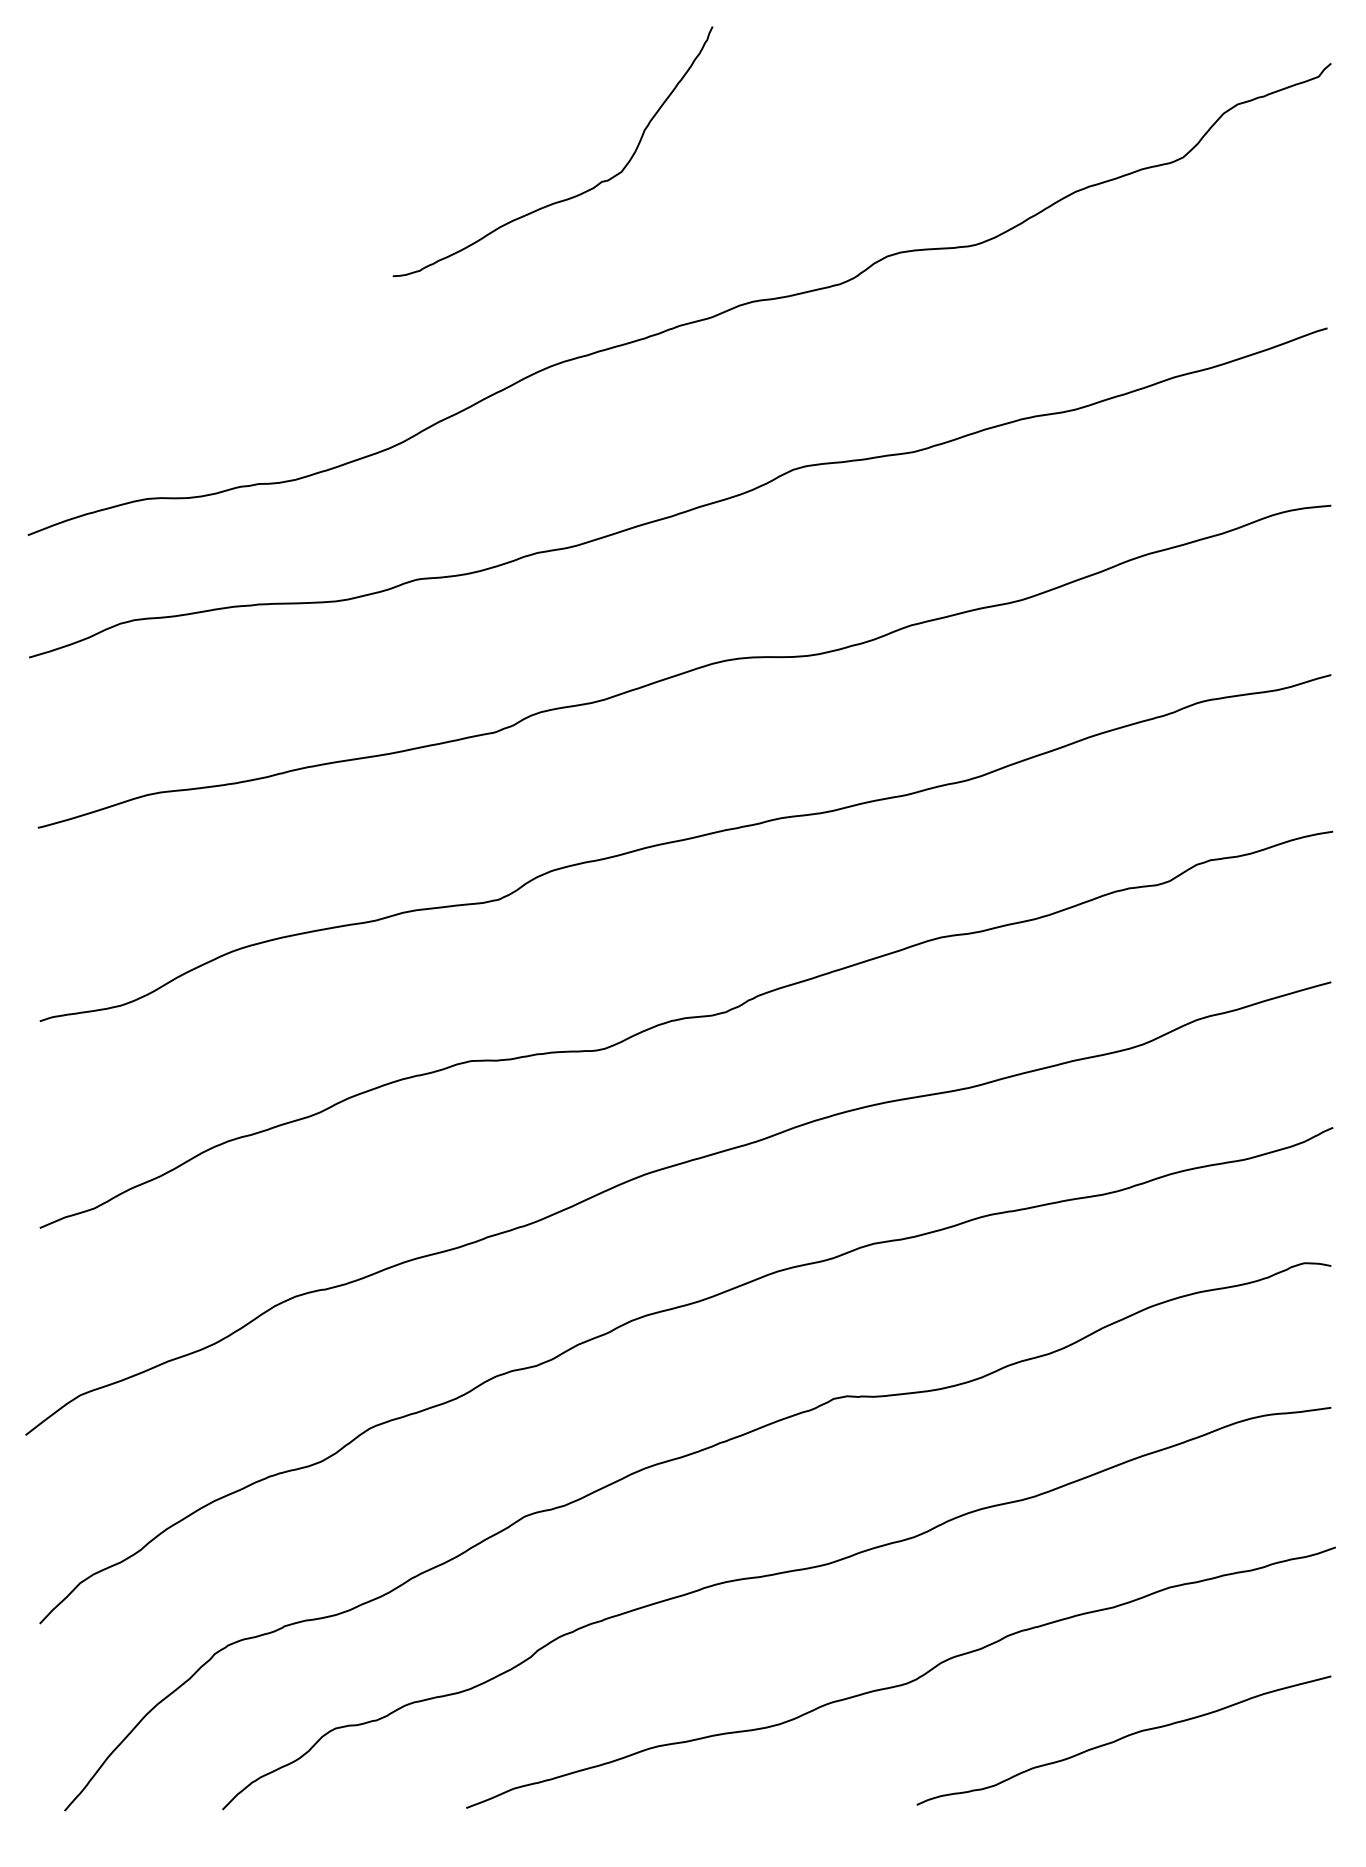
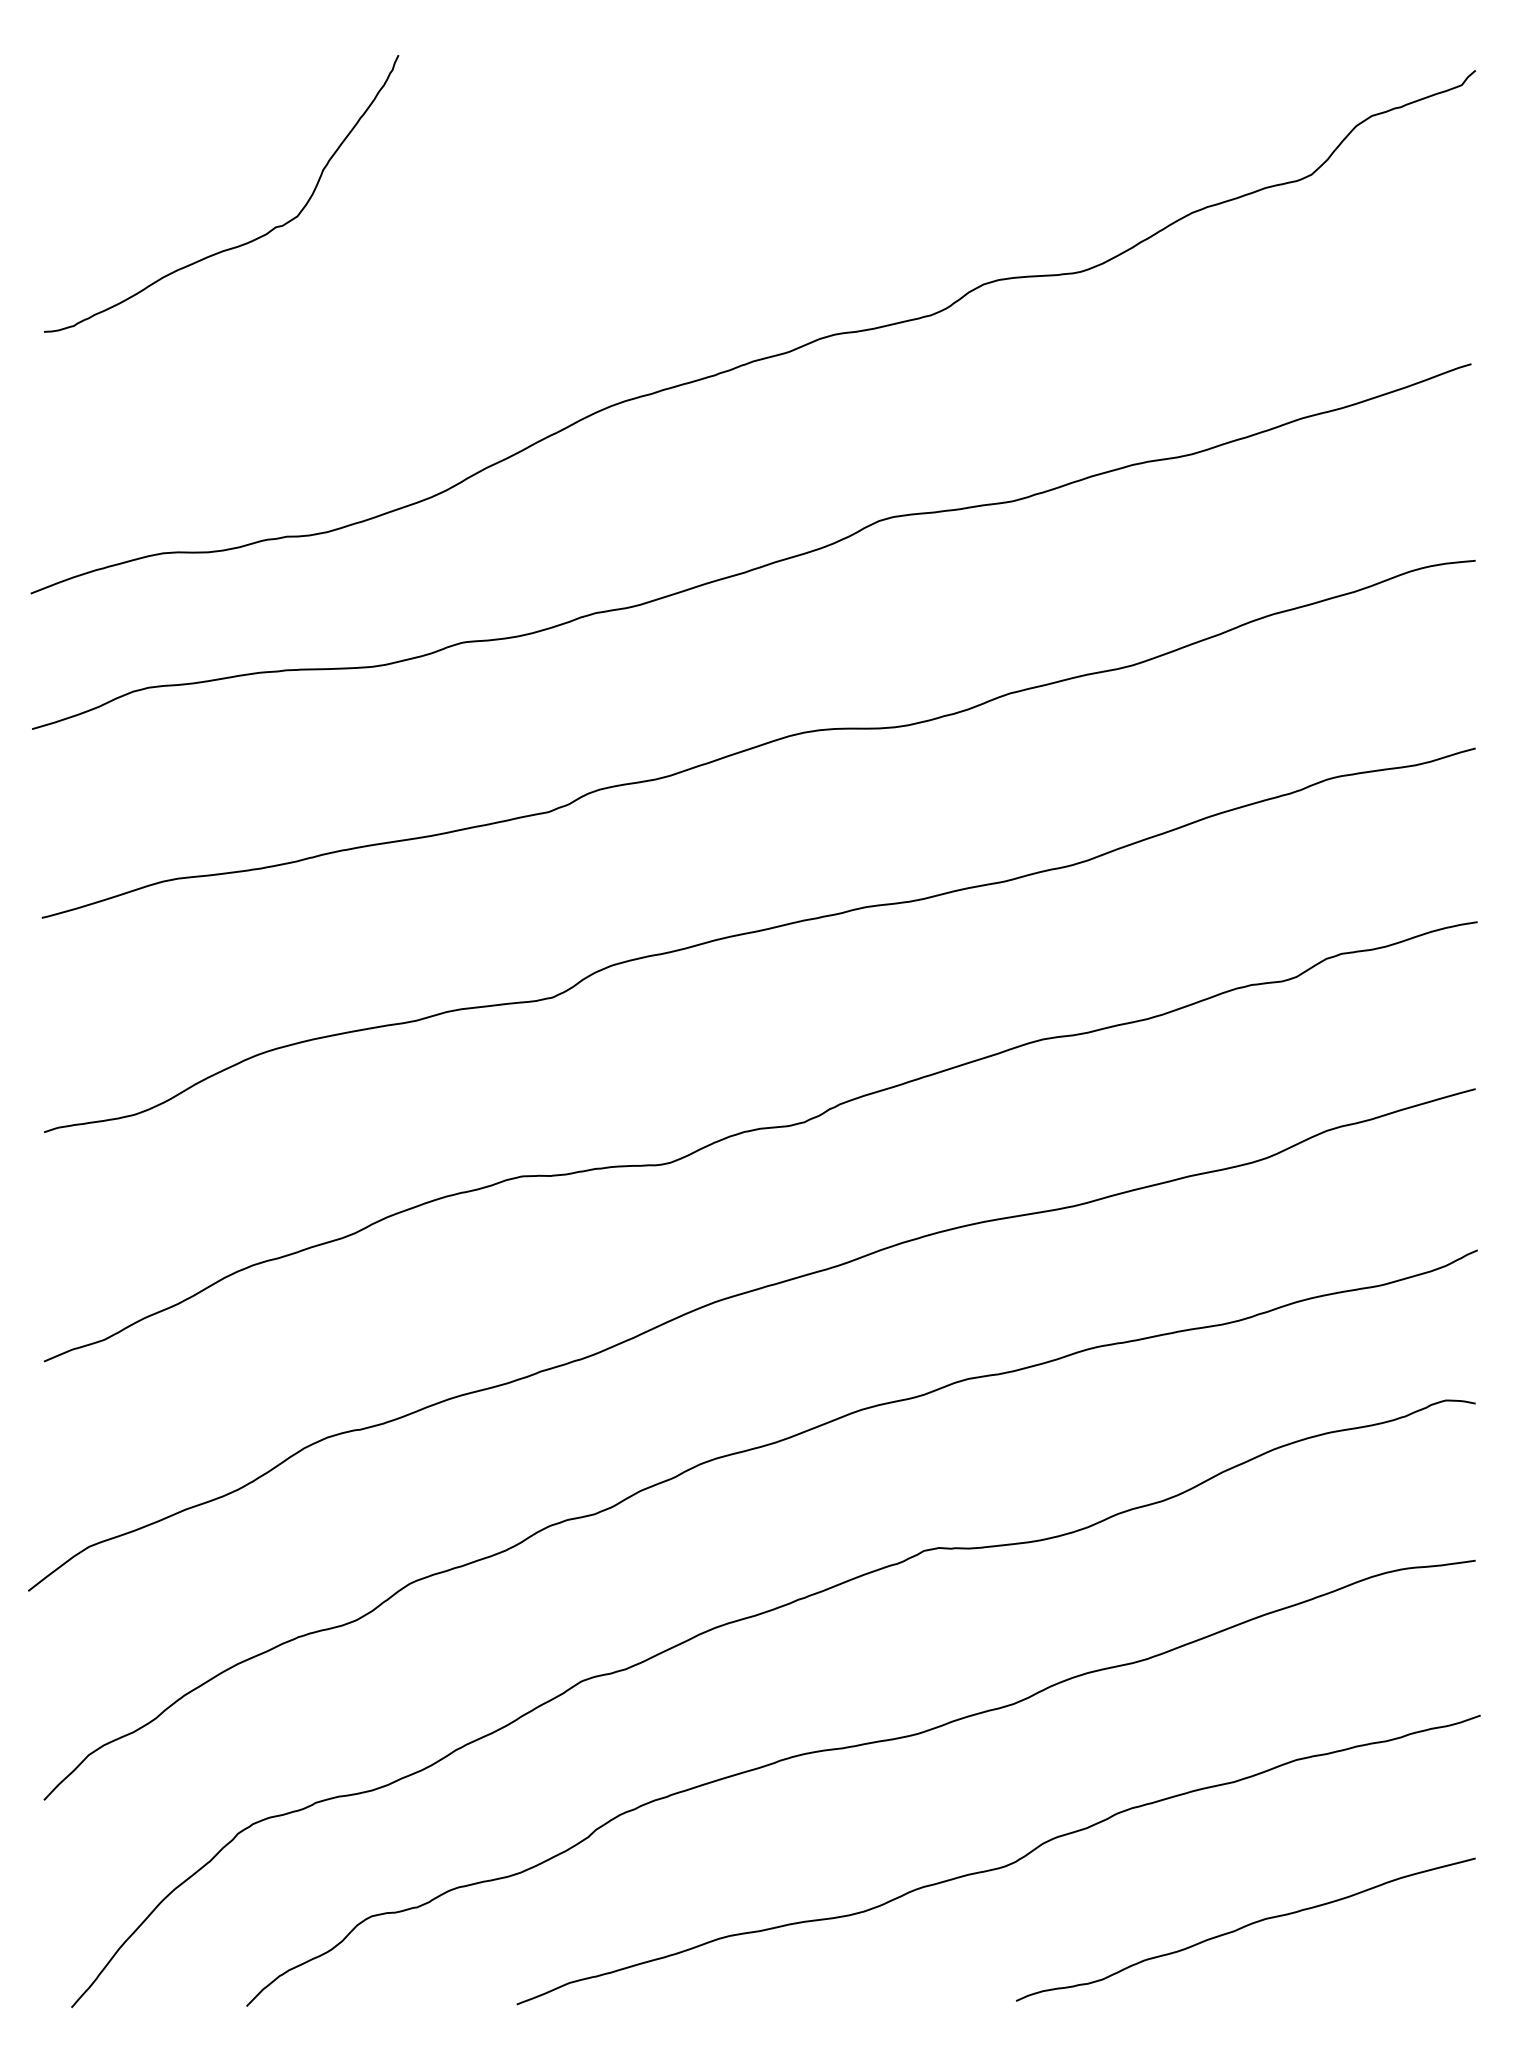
curve: (569, 197) -> (239, 244), moved

